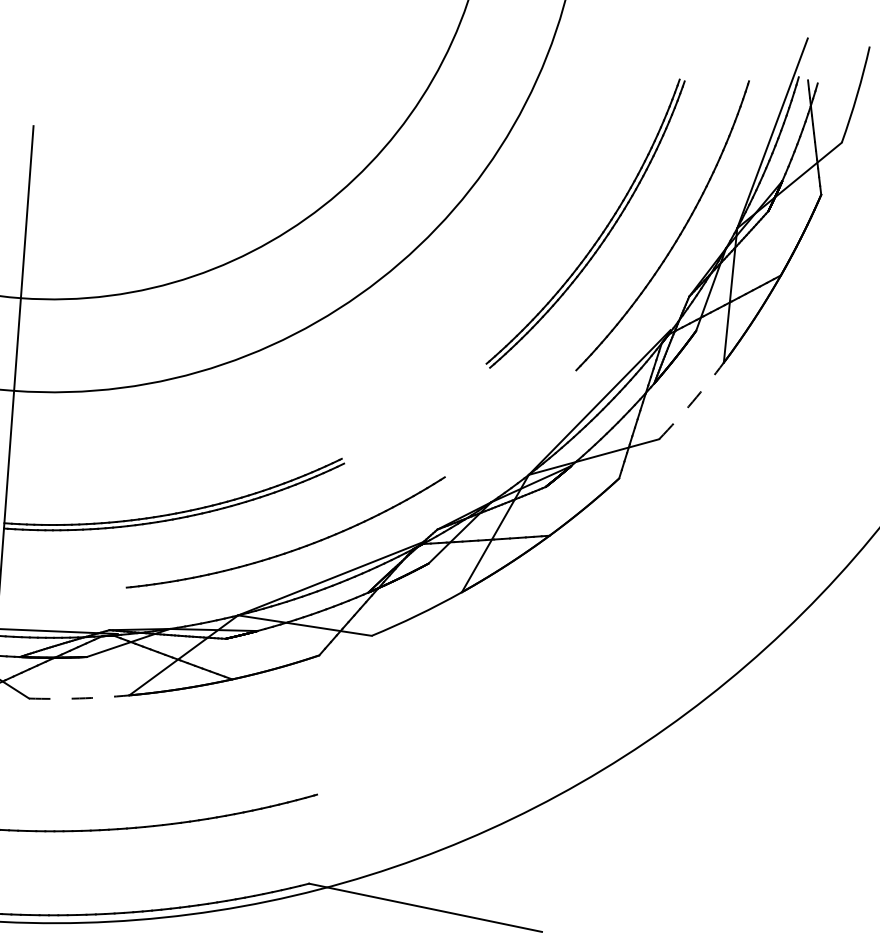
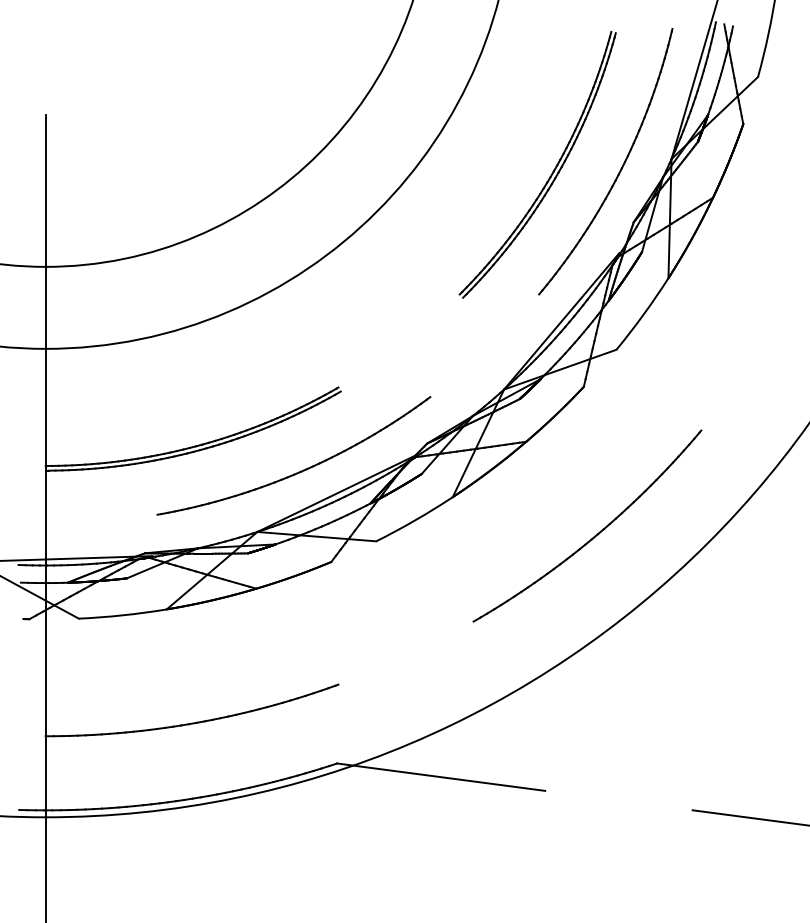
arc: (692, 401) -> (643, 314), dashed -> solid
part: (618, 647) -> (594, 535), added
arc: (78, 698) -> (122, 615), dashed -> solid

